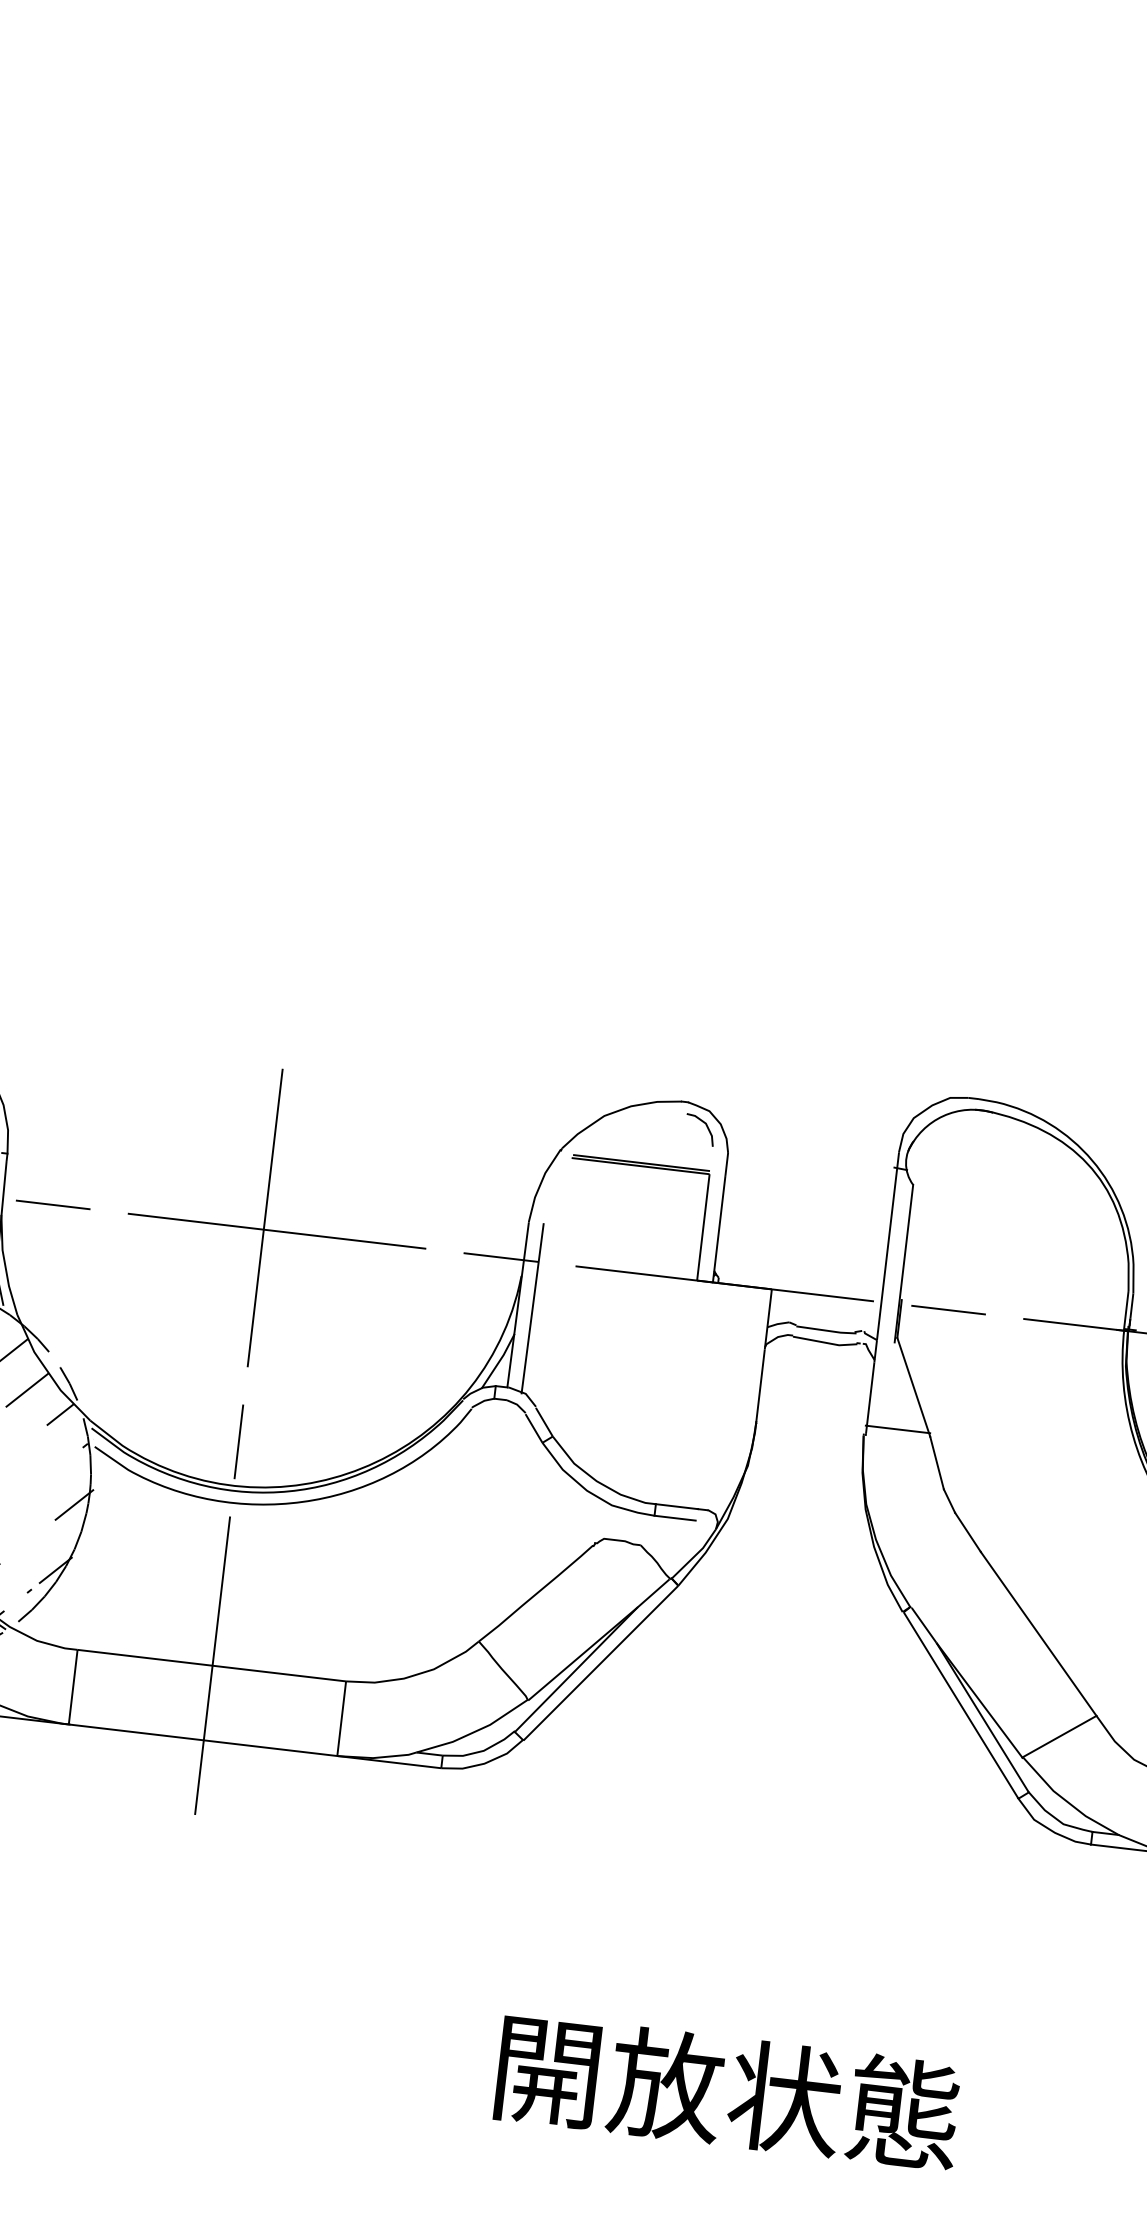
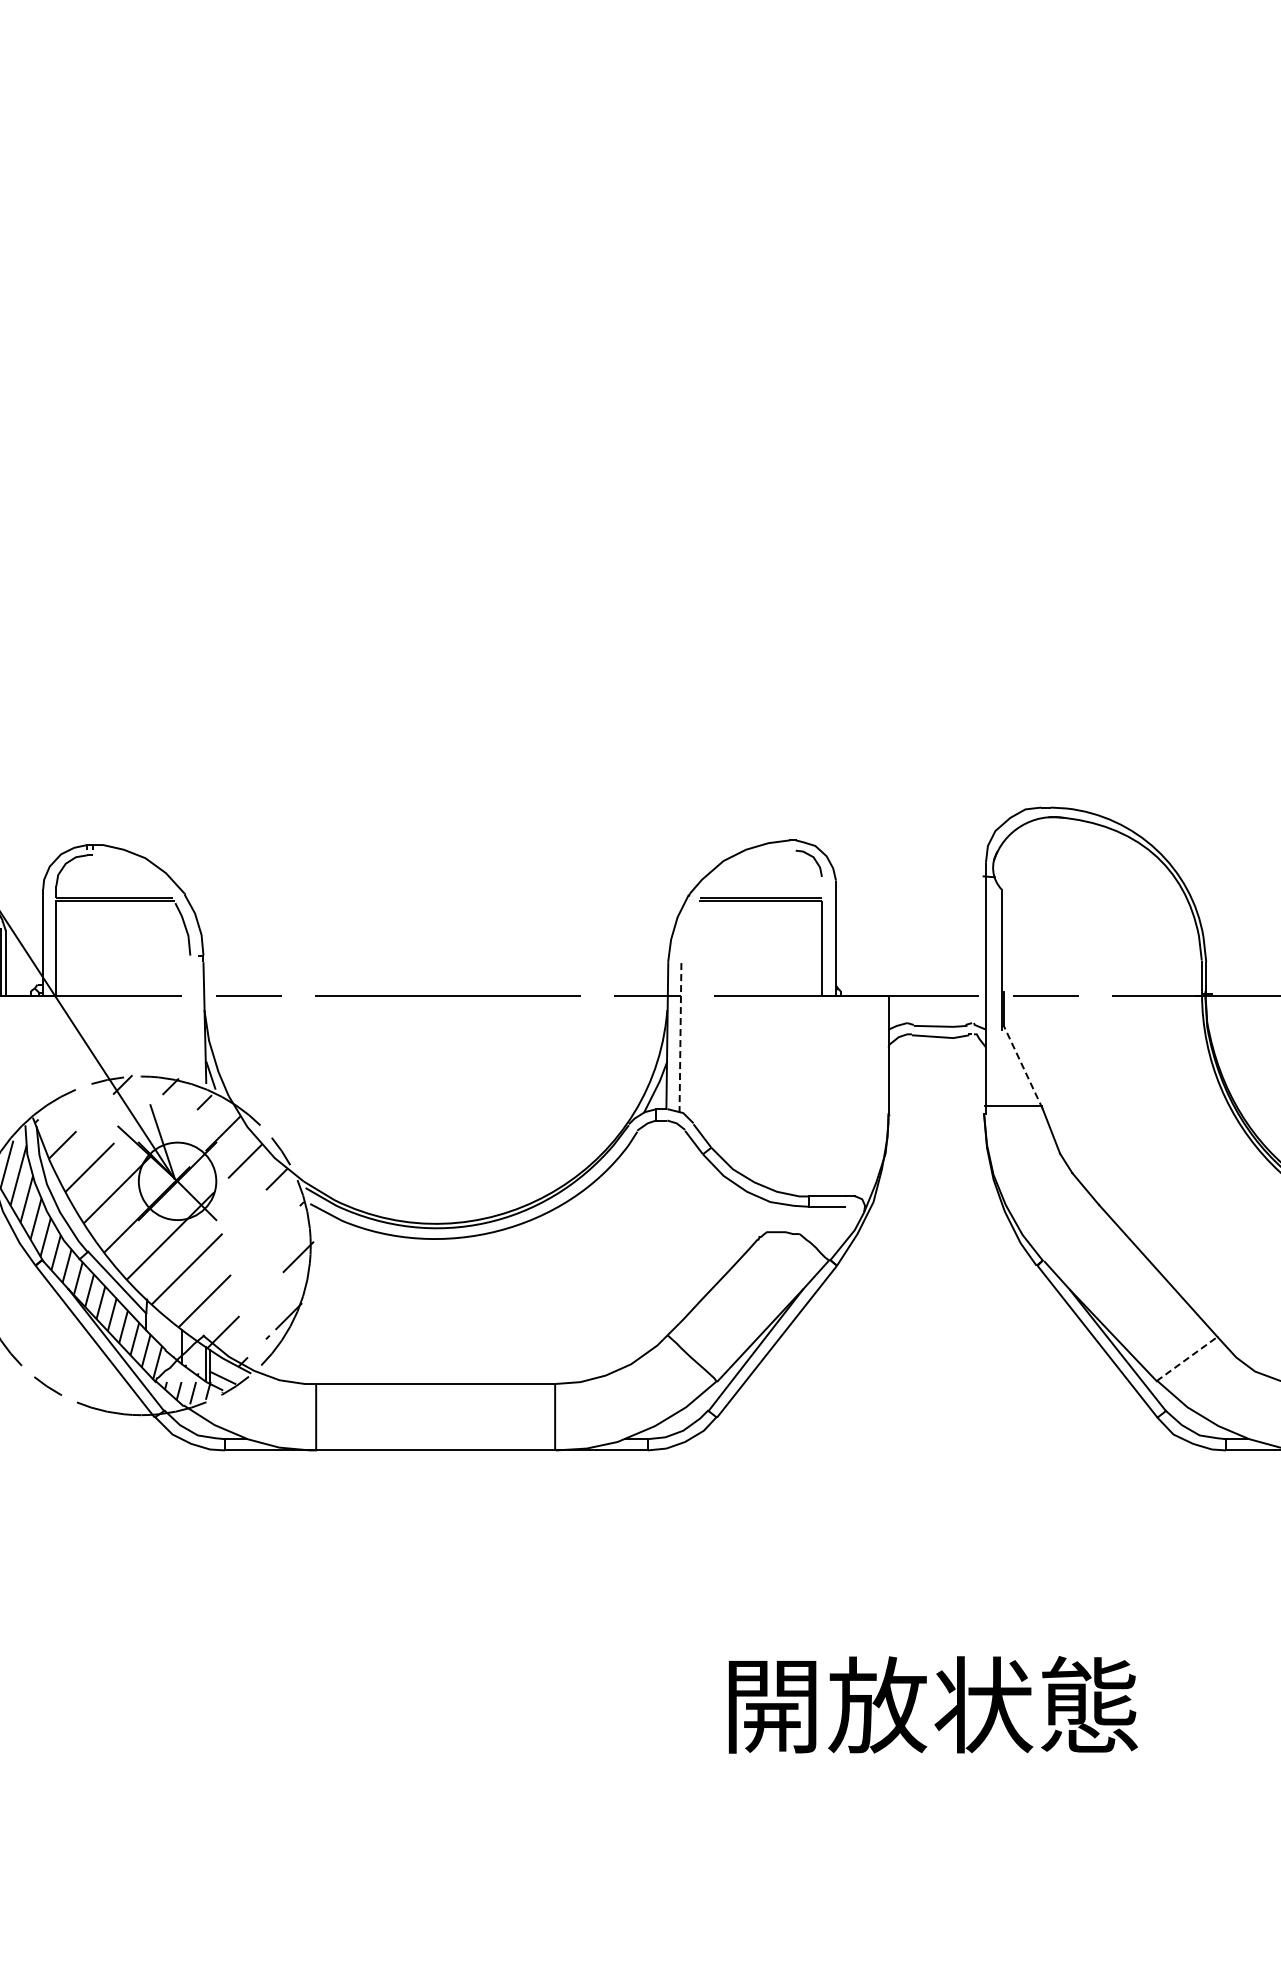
line: (532, 1308) -> (680, 1037), solid -> dashed
line: (914, 1386) -> (1023, 1066), solid -> dashed
line: (240, 1431) -> (436, 1175), removed
line: (1059, 1737) -> (1187, 1359), solid -> dashed

